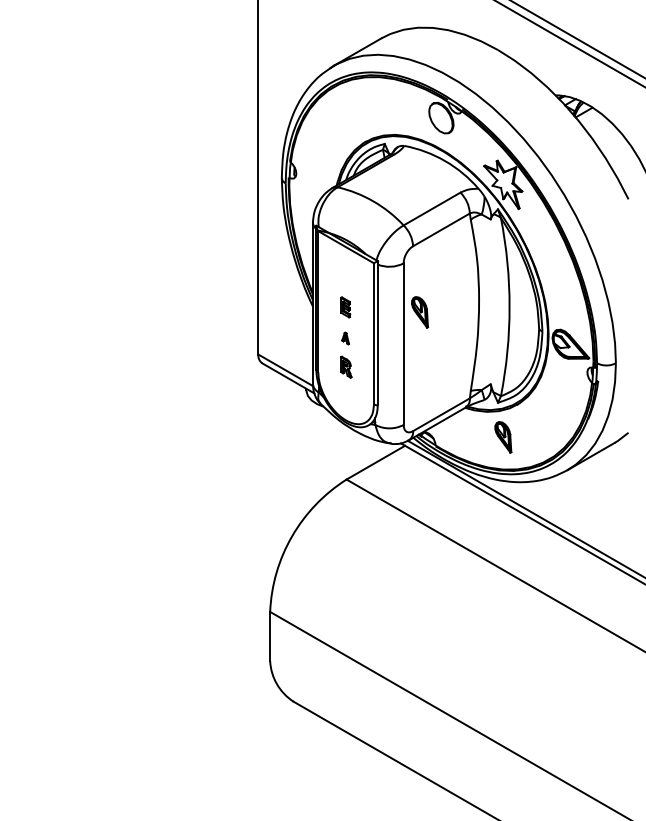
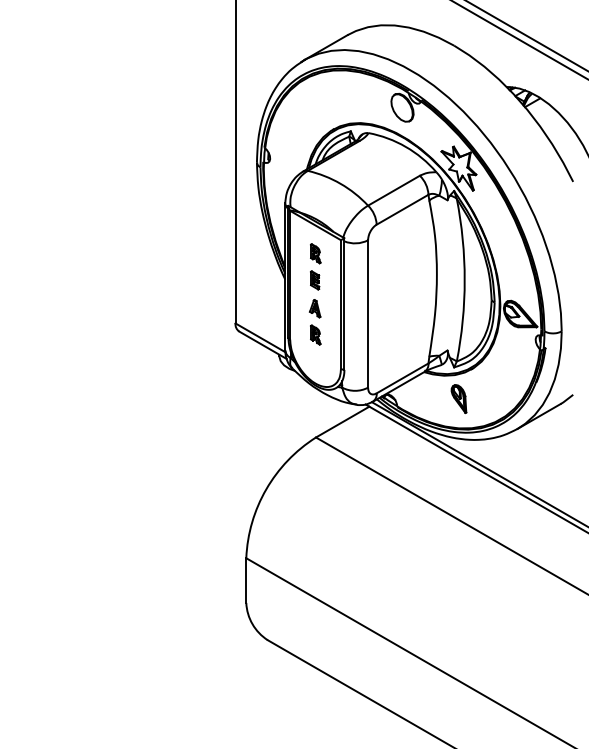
part: (346, 277) -> (315, 253), added
part: (419, 312) -> (382, 285), removed
part: (344, 338) -> (314, 308), size x1.67

